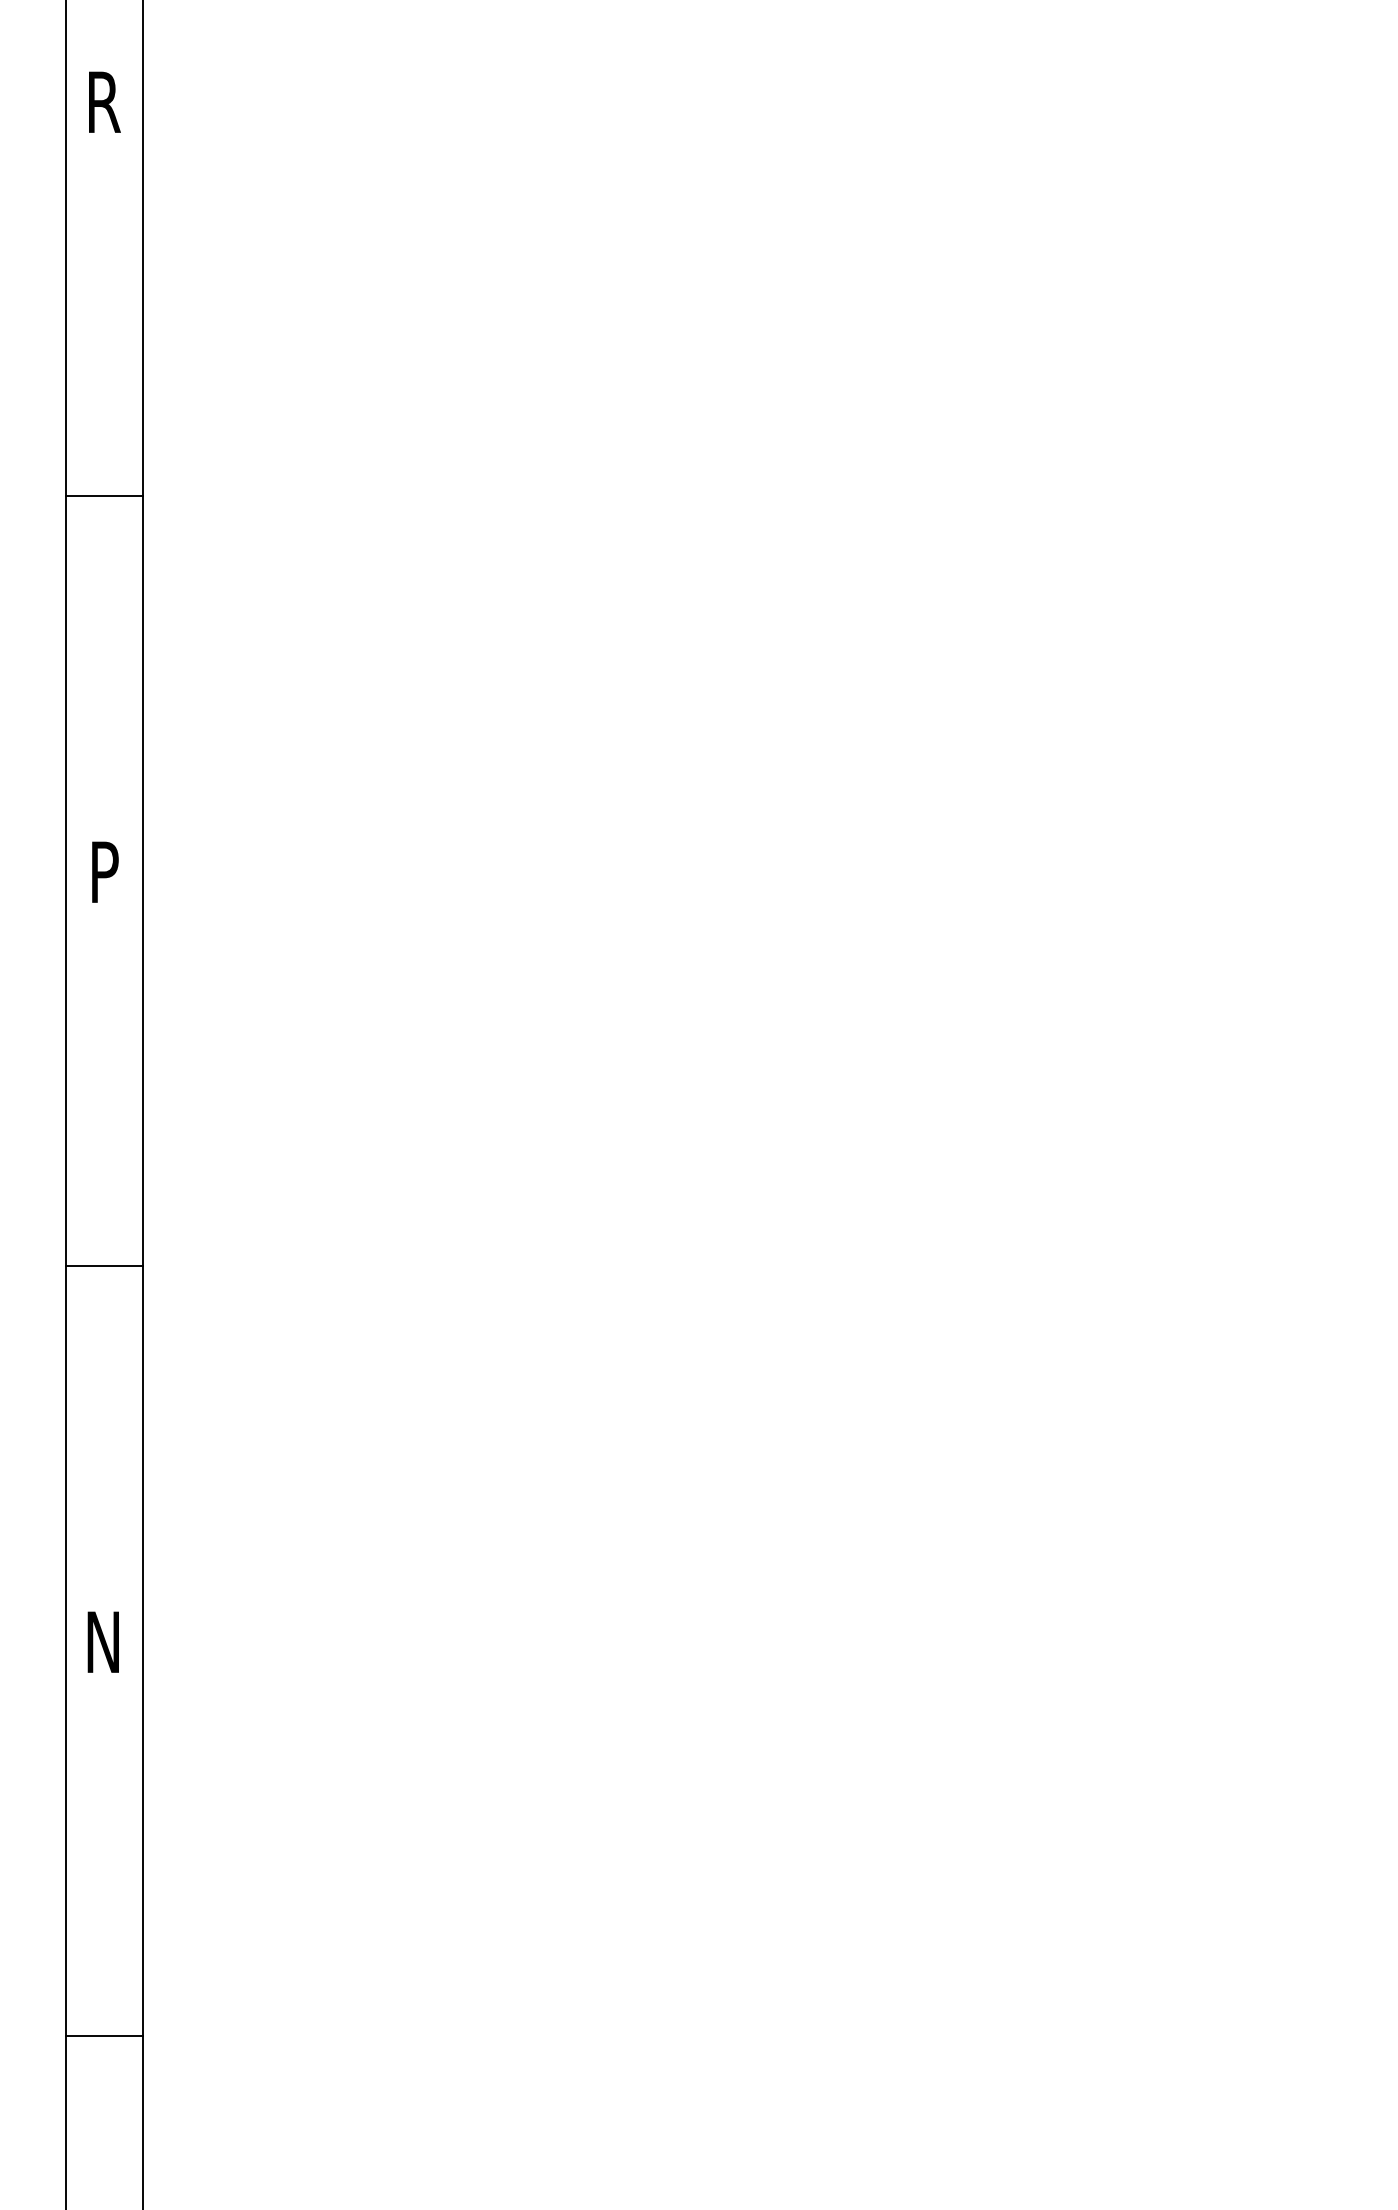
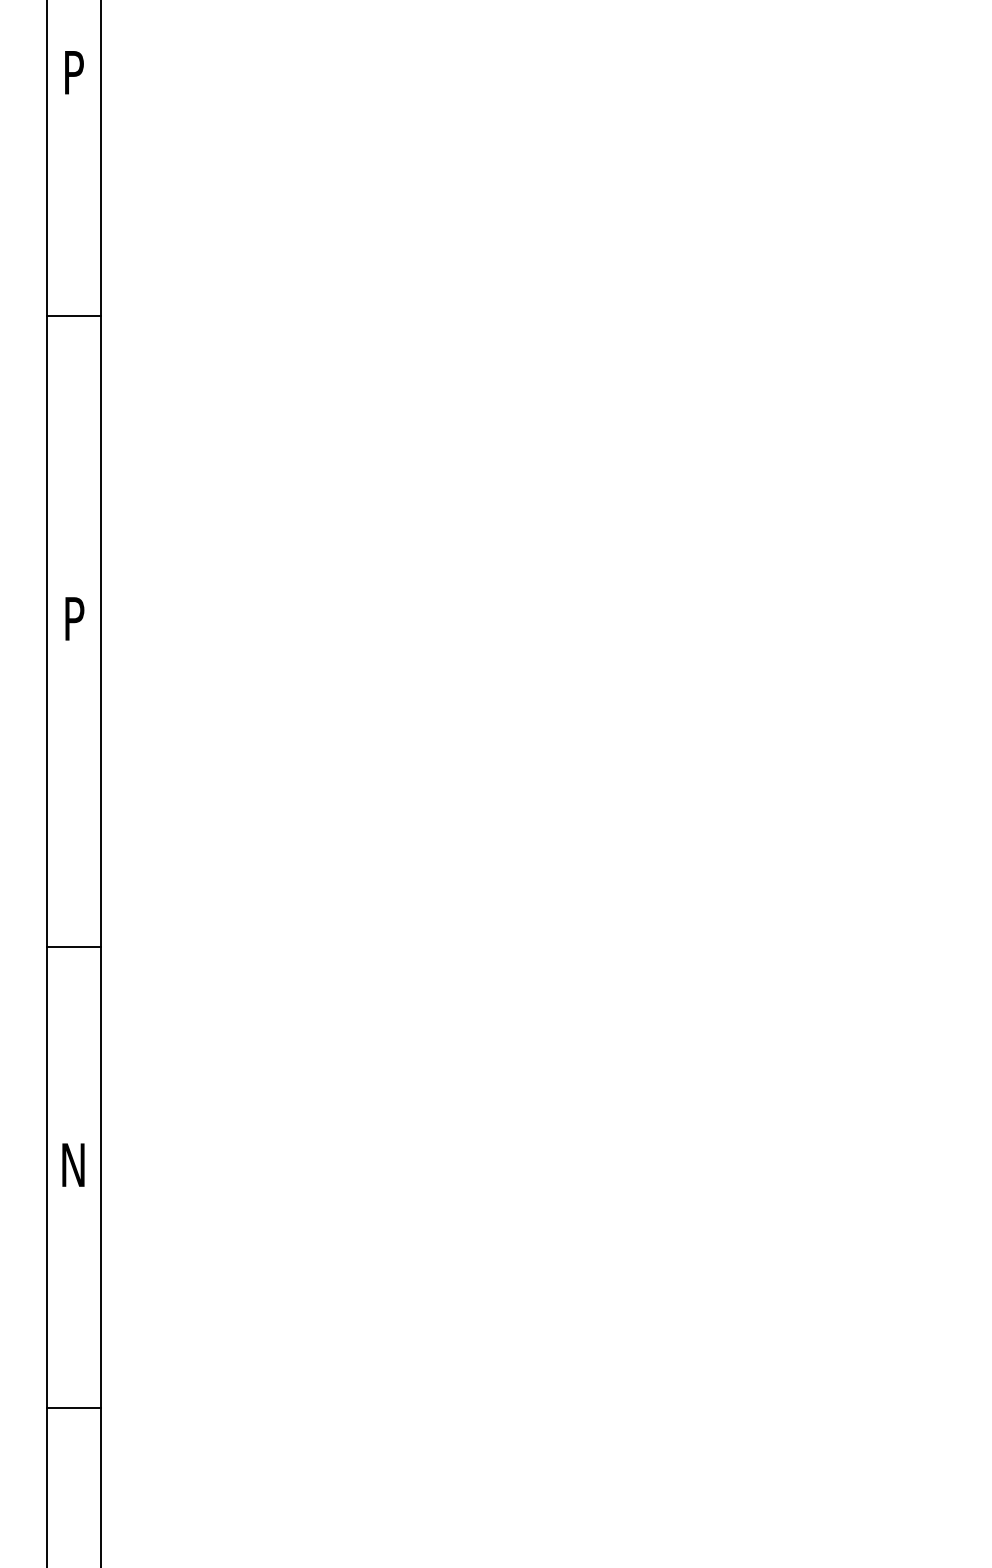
text: (104, 101) -> (74, 72), R -> P
line: (103, 496) -> (73, 316), moved
line: (103, 1266) -> (73, 946), moved
line: (103, 2036) -> (73, 1407), moved

